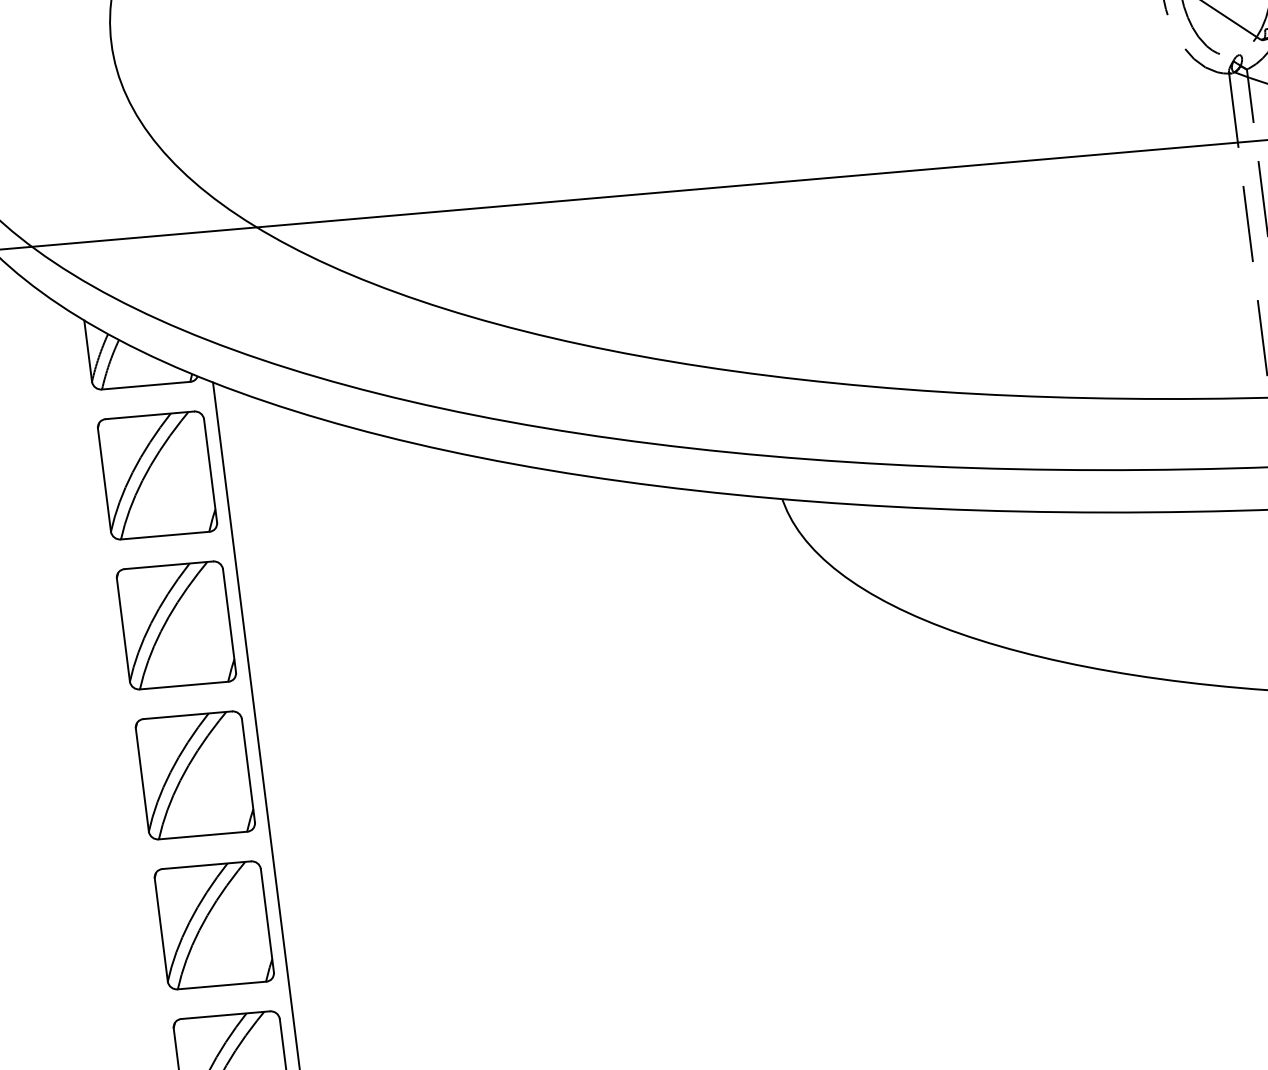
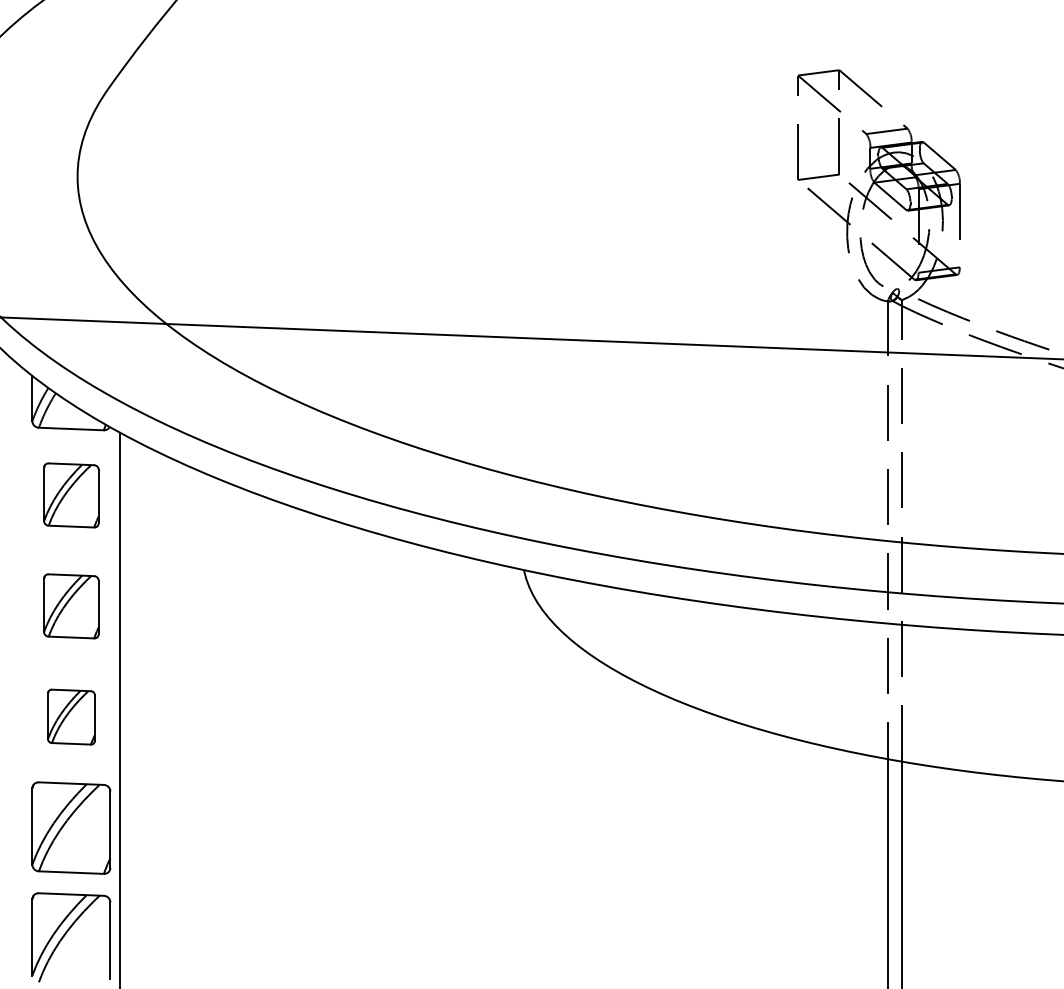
part: (157, 475) -> (71, 495), size x0.7
part: (176, 625) -> (71, 606), size x0.7
part: (195, 774) -> (71, 716), size x0.6

